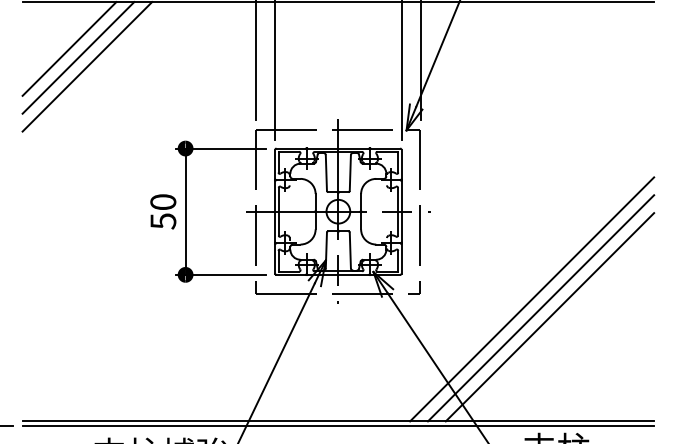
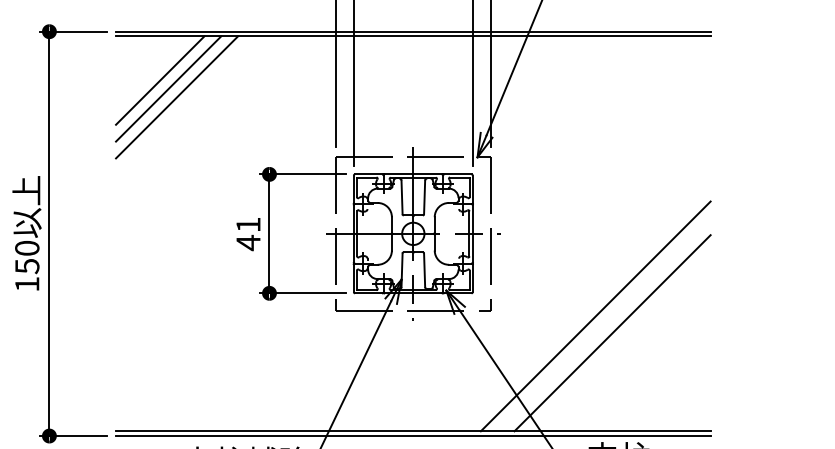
text: (163, 212) -> (248, 234), 50 -> 41
line: (540, 307) -> (603, 324), removed

